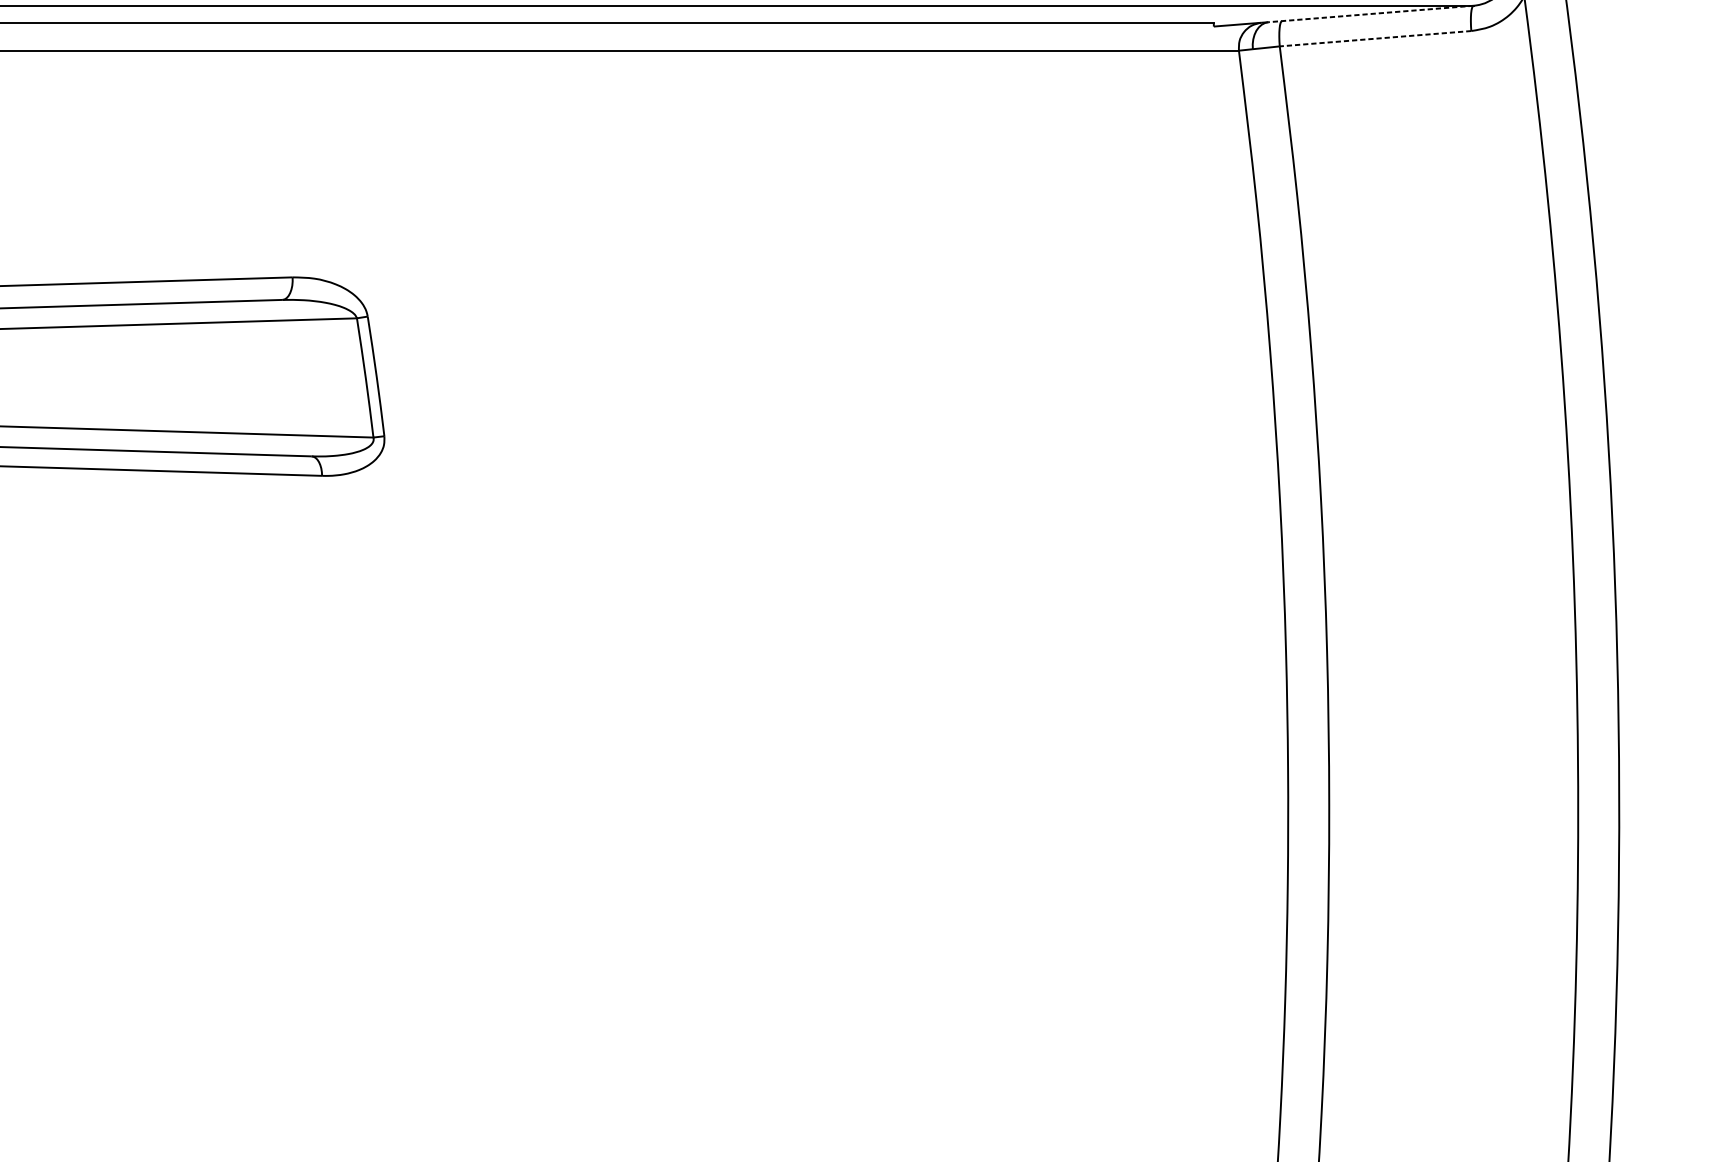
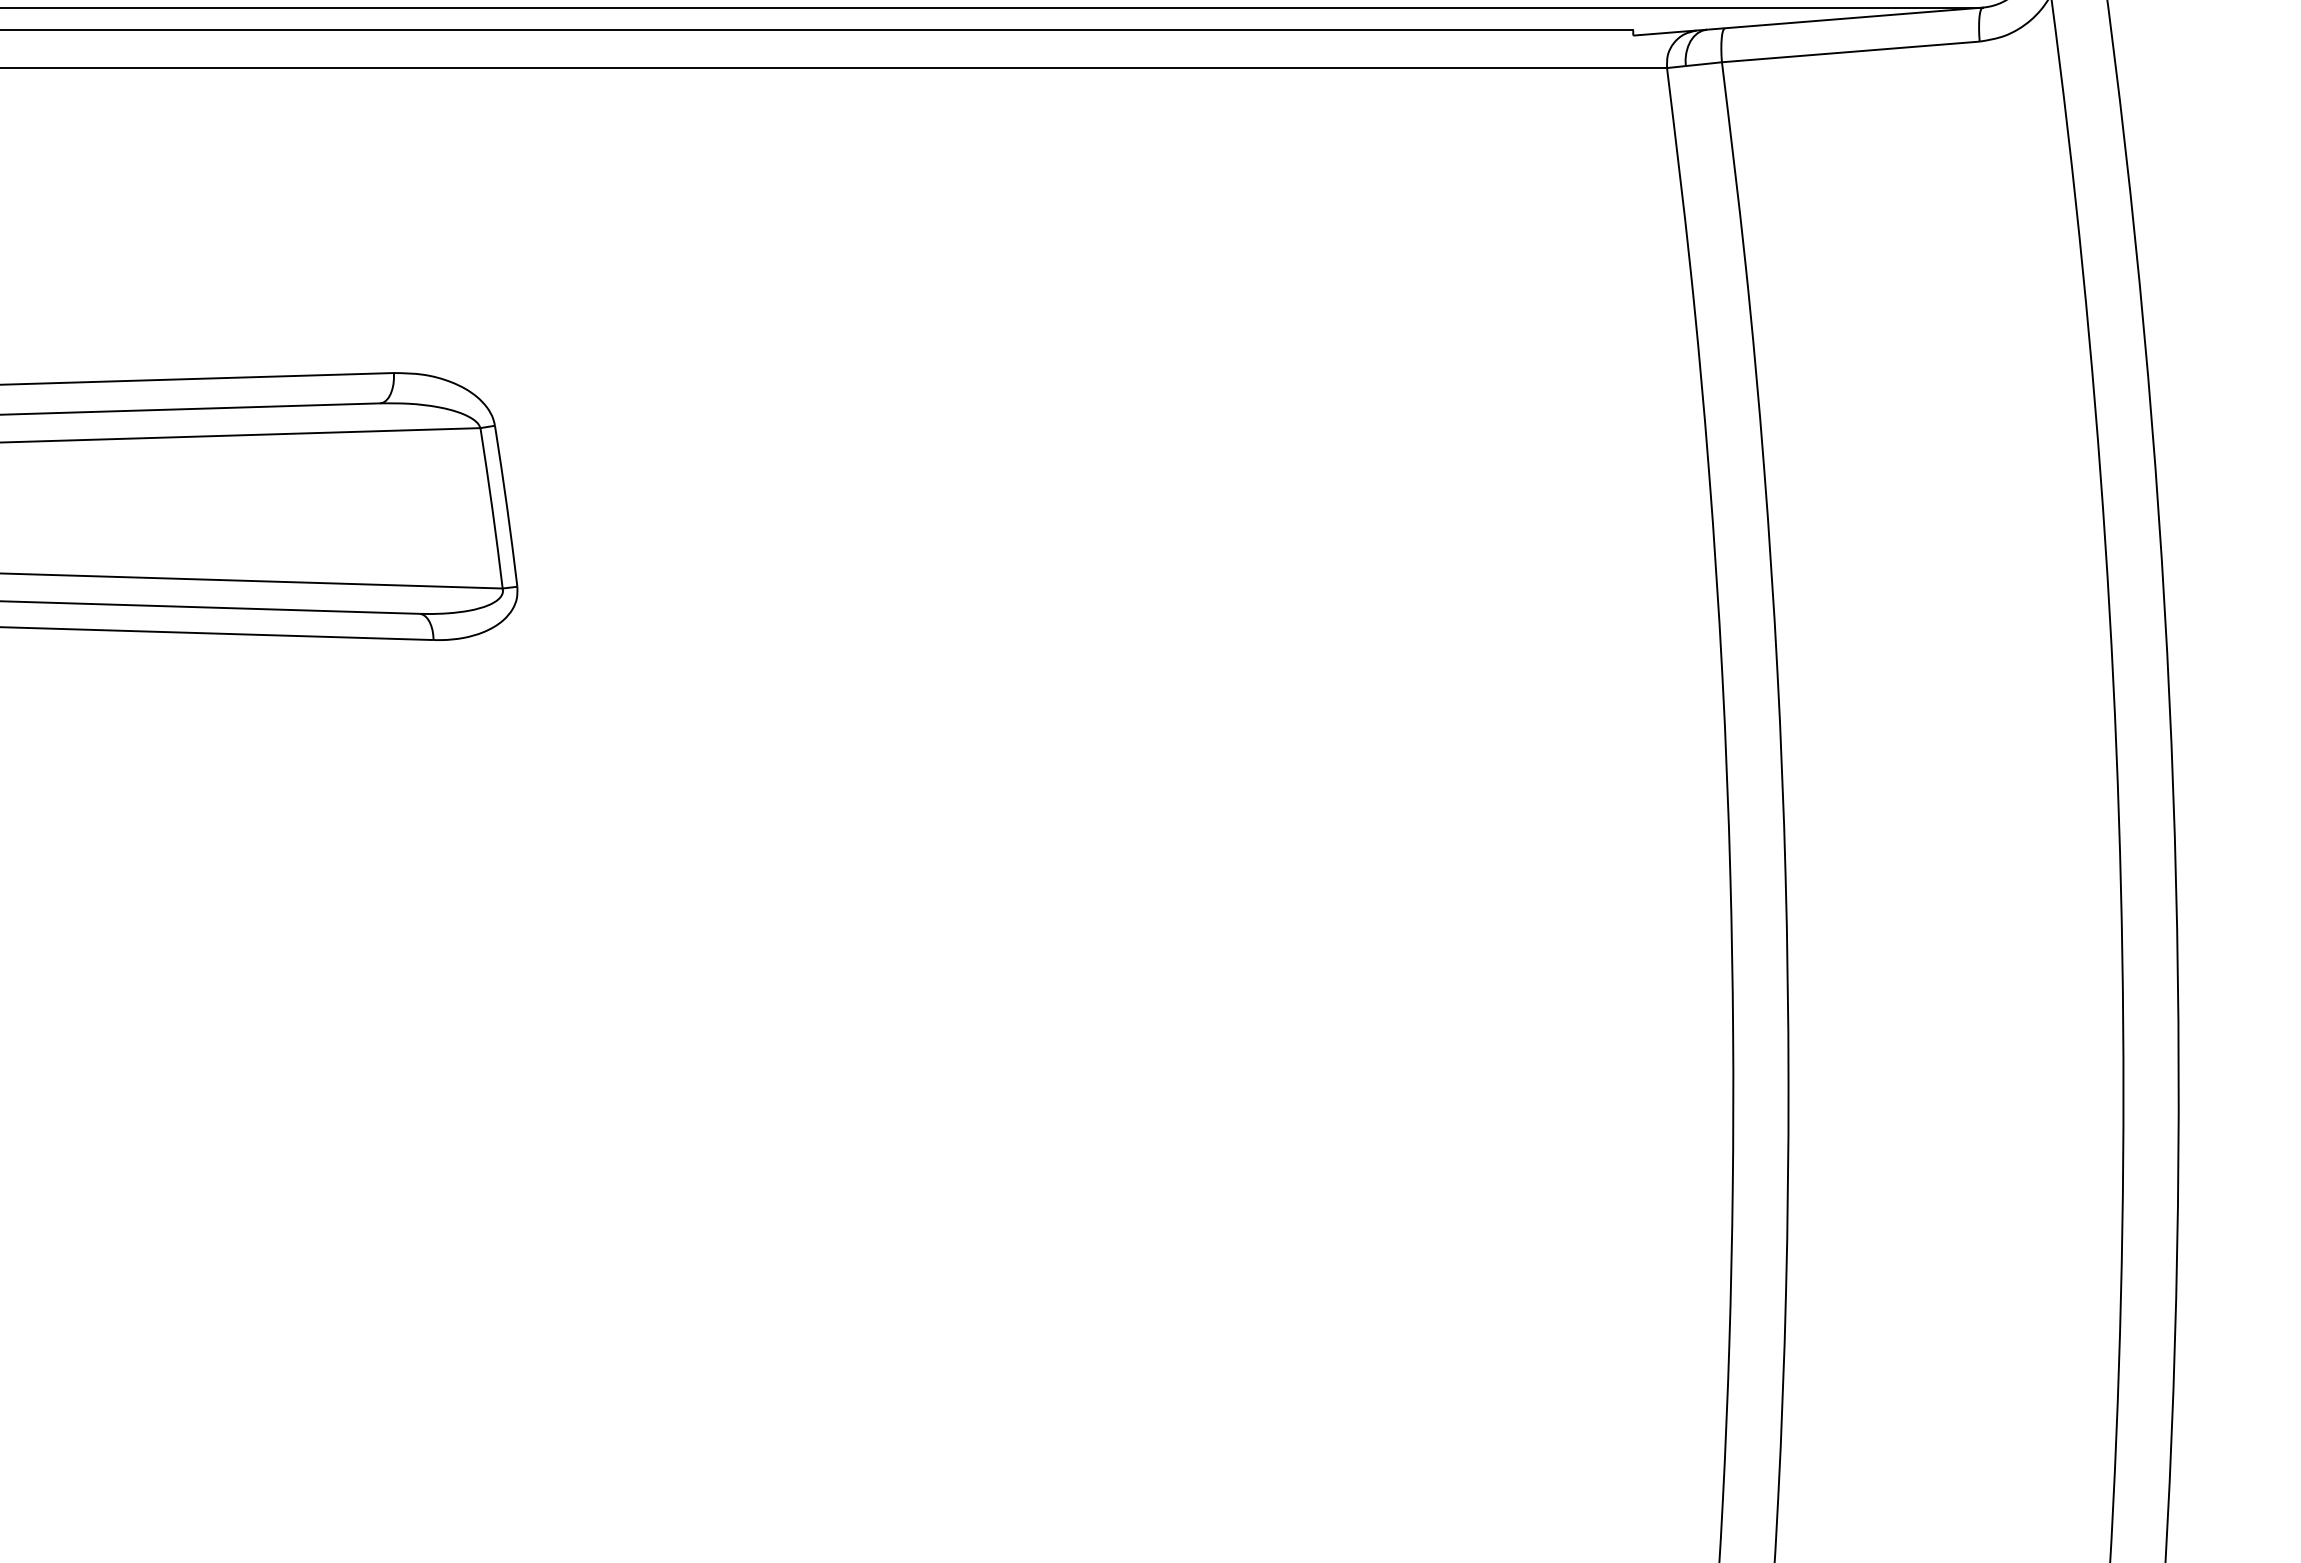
line: (1370, 13) -> (1844, 18), dashed -> solid
line: (1376, 38) -> (1851, 51), dashed -> solid

